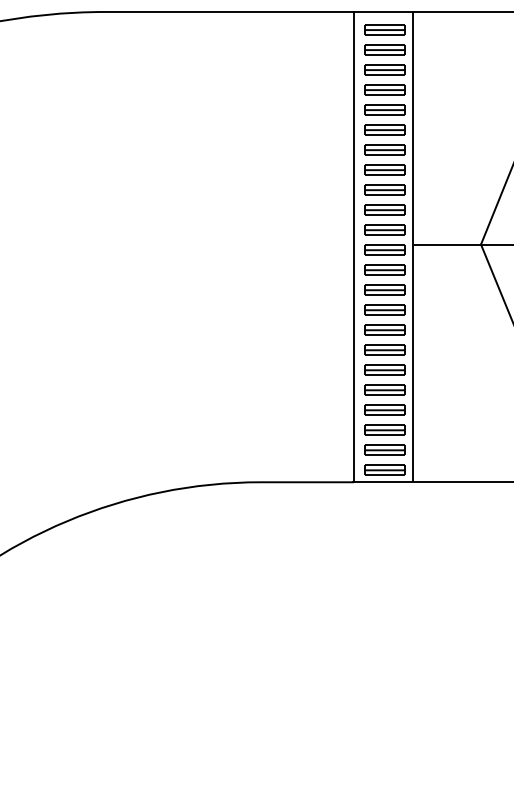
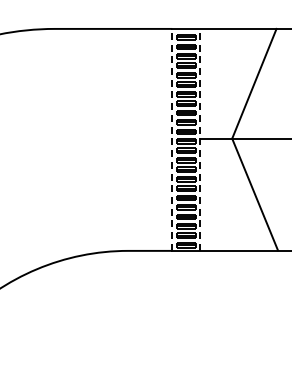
line: (354, 246) -> (172, 139), solid -> dashed
line: (413, 246) -> (200, 139), solid -> dashed

